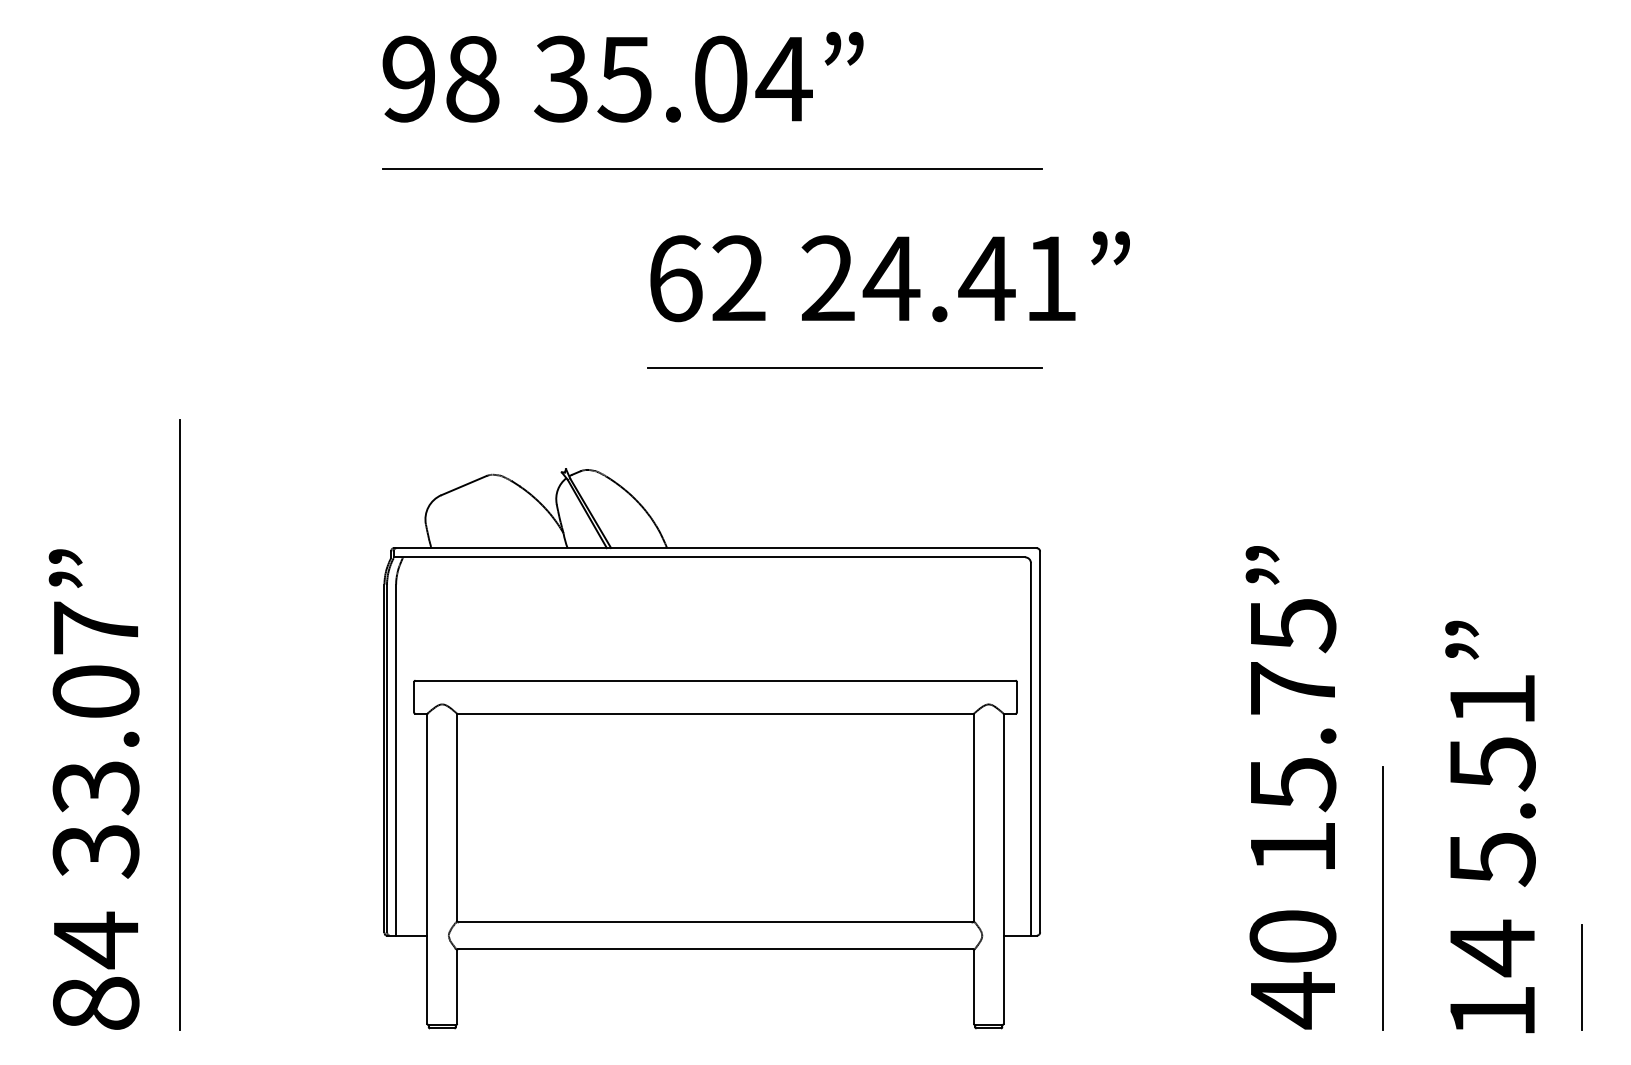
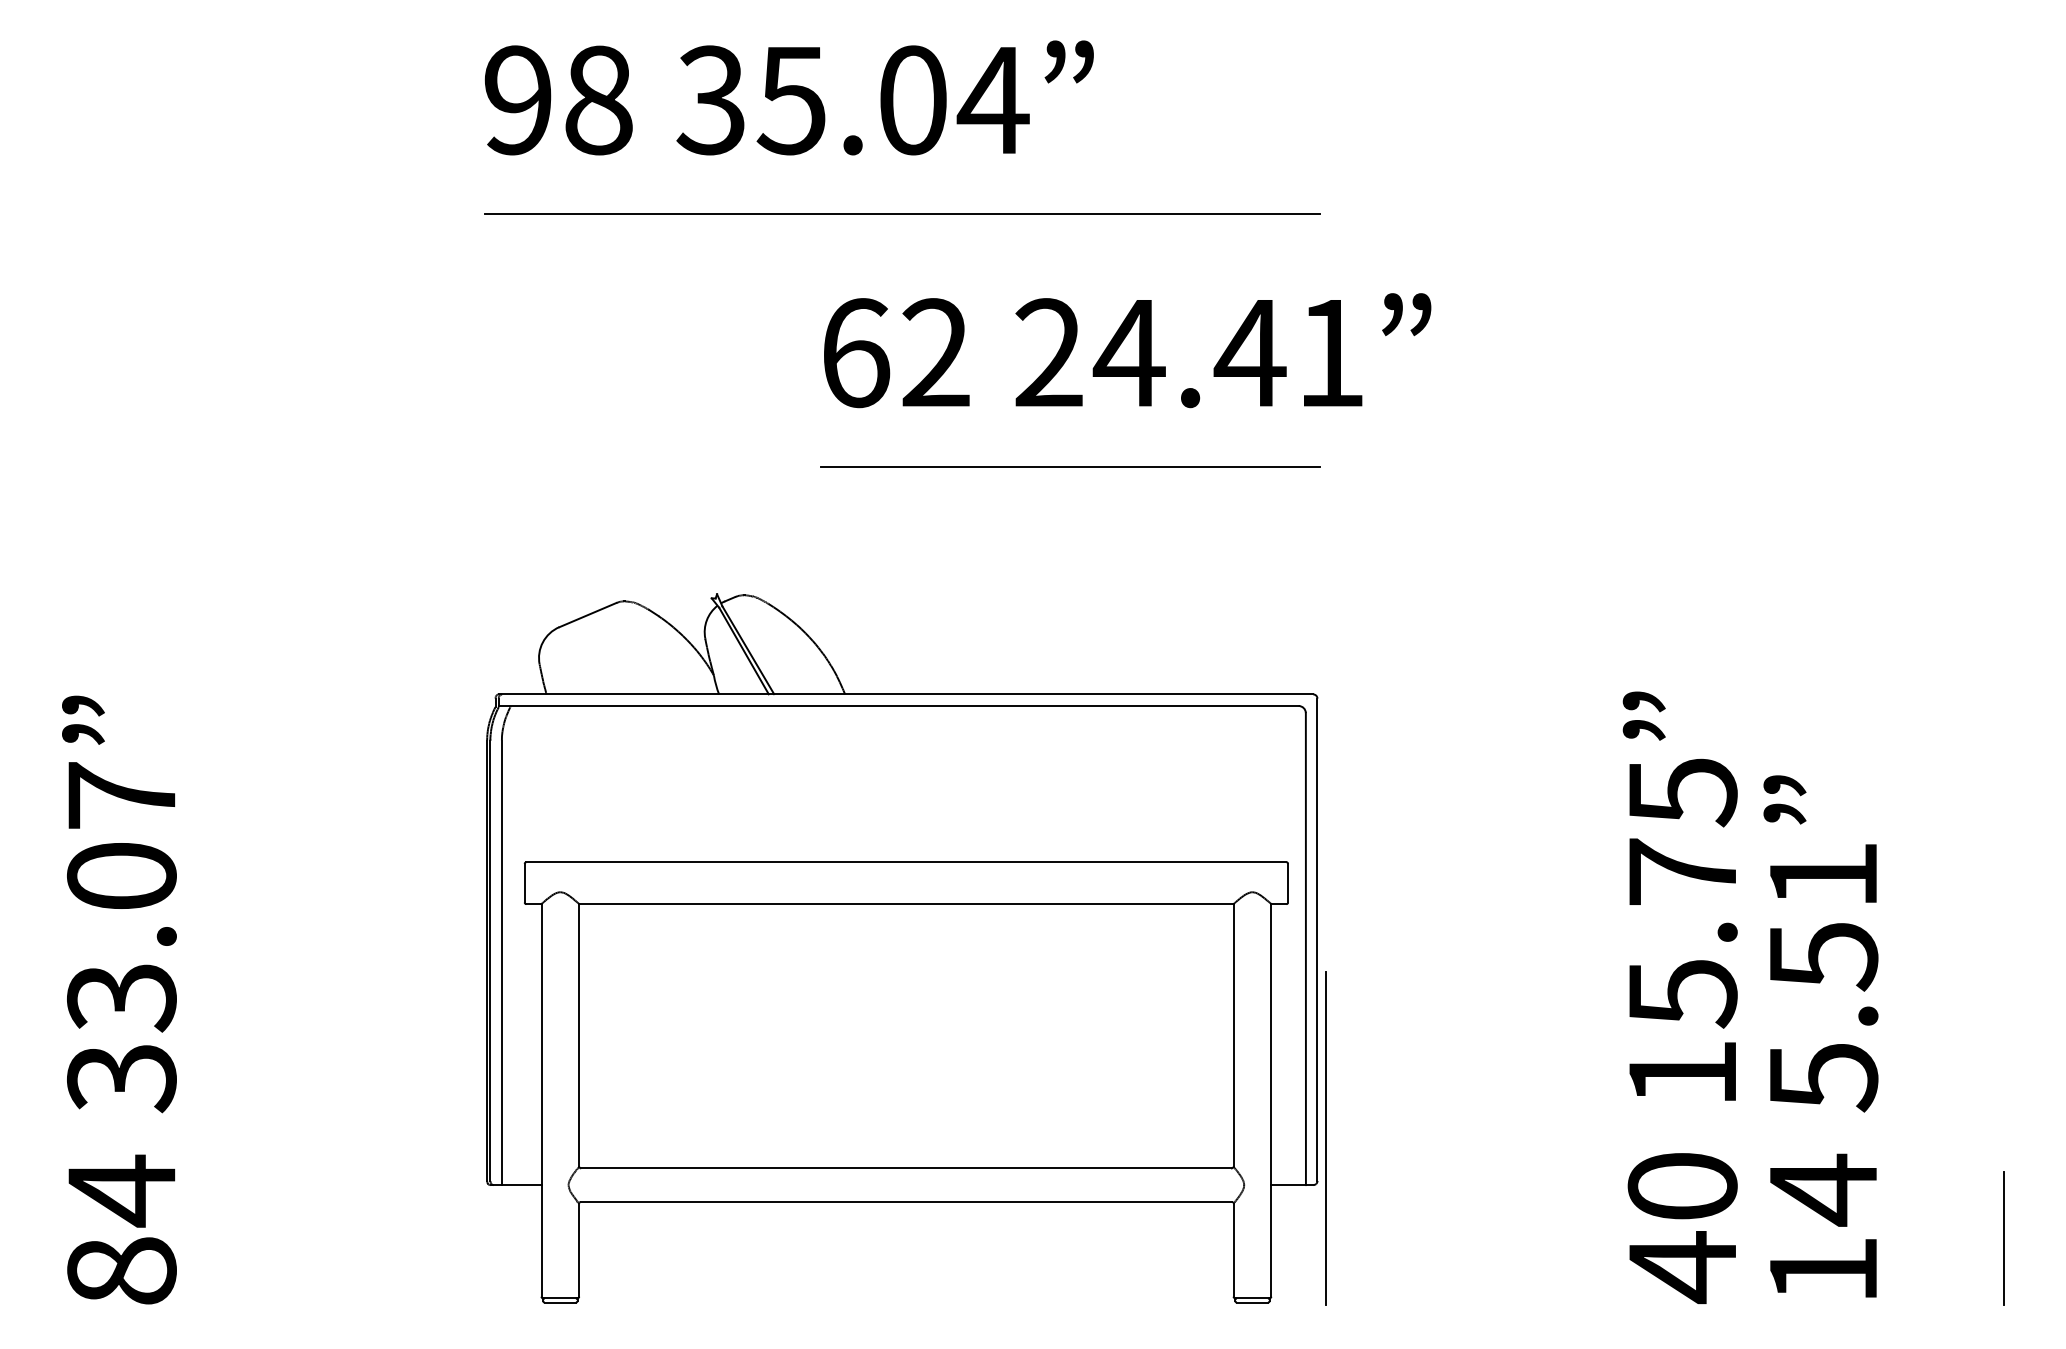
line: (180, 725) -> (228, 918), removed
text: (1290, 787) -> (1679, 997), moved
text: (1490, 827) -> (1820, 1036), moved
line: (1382, 898) -> (1325, 1138), moved

